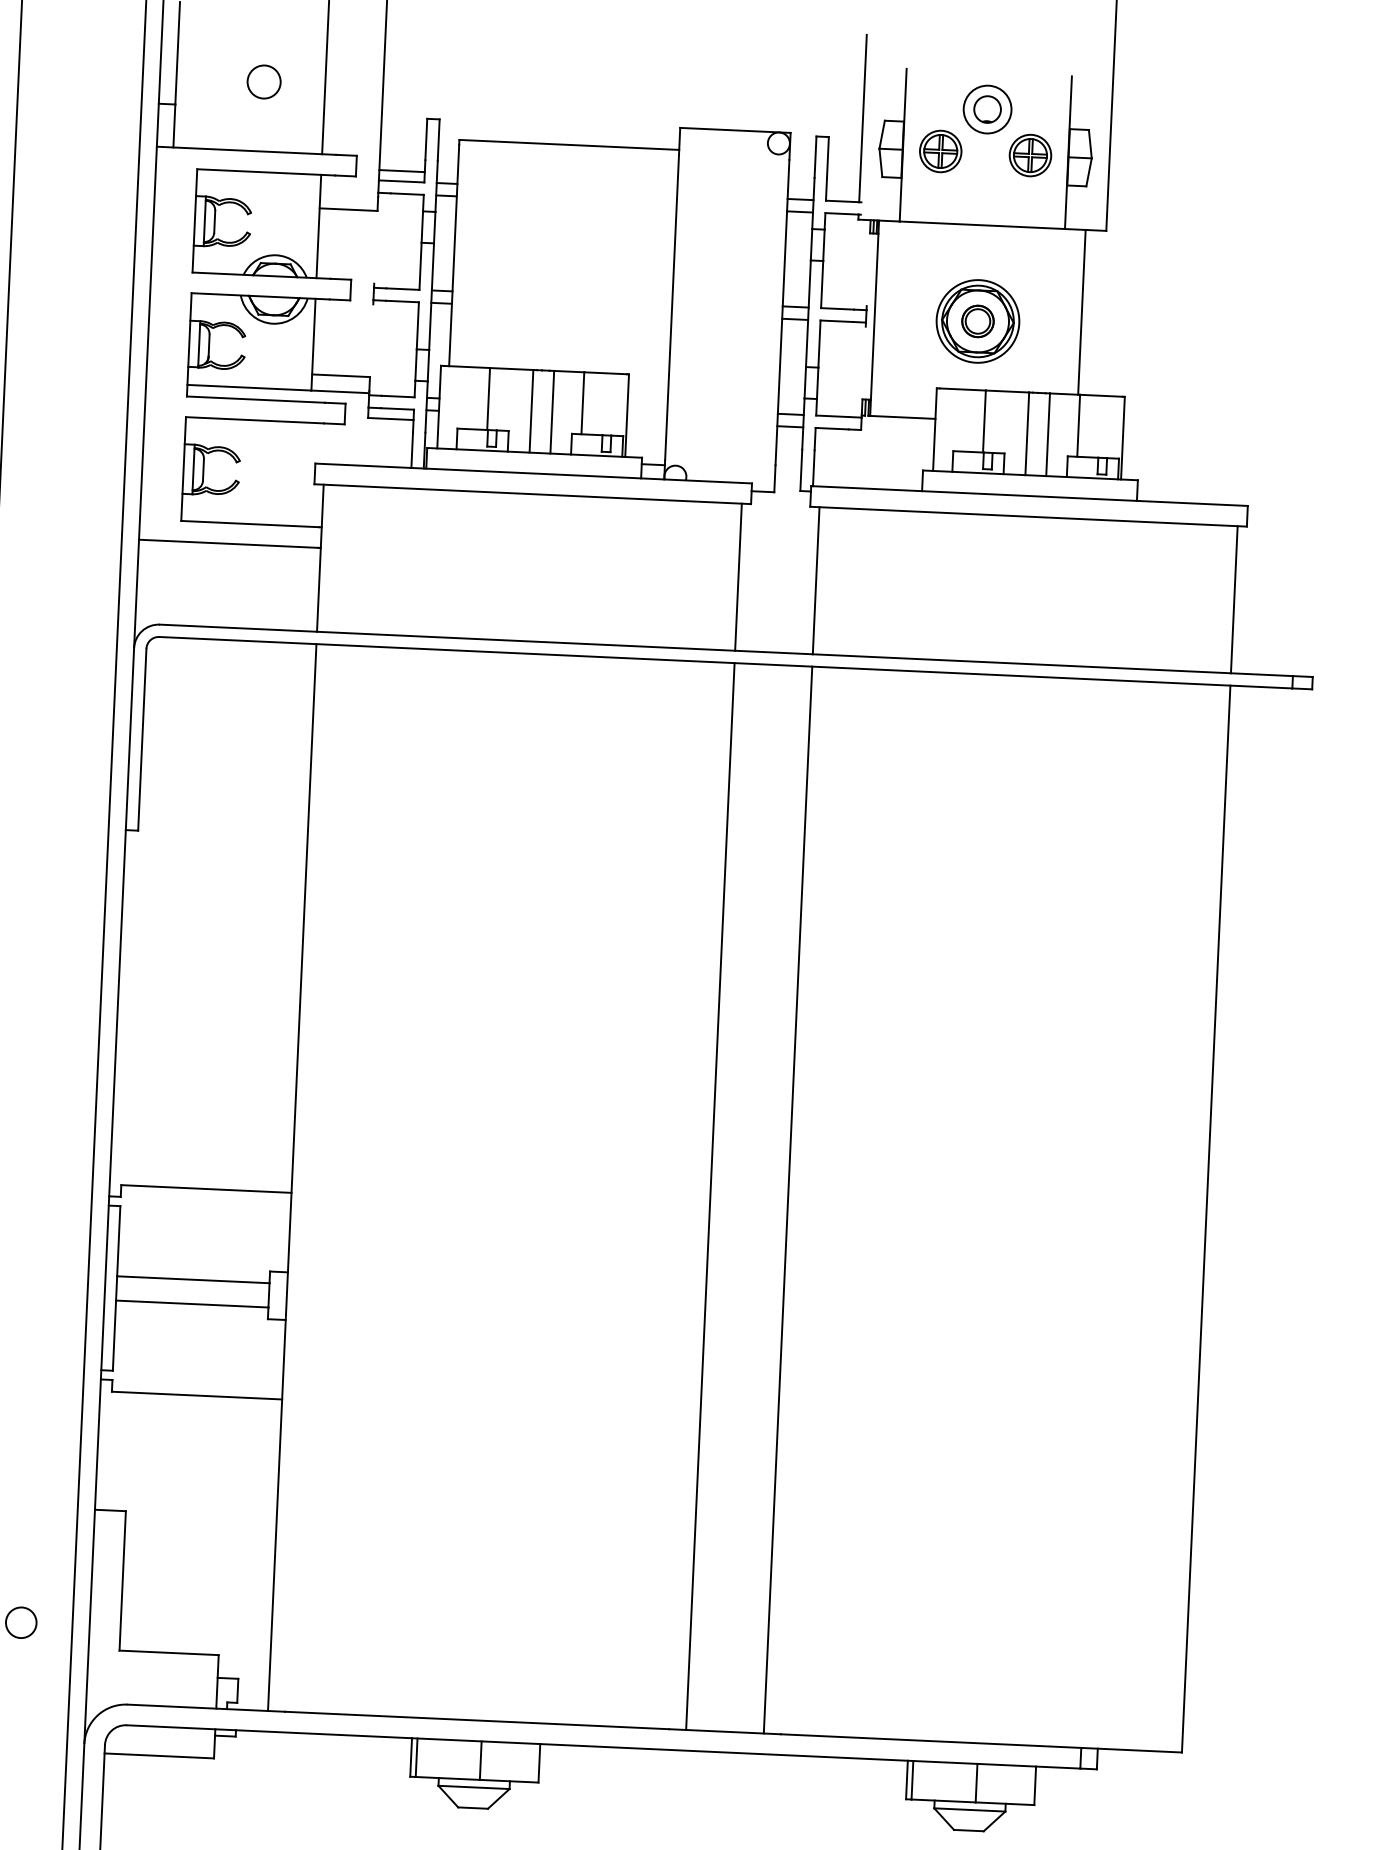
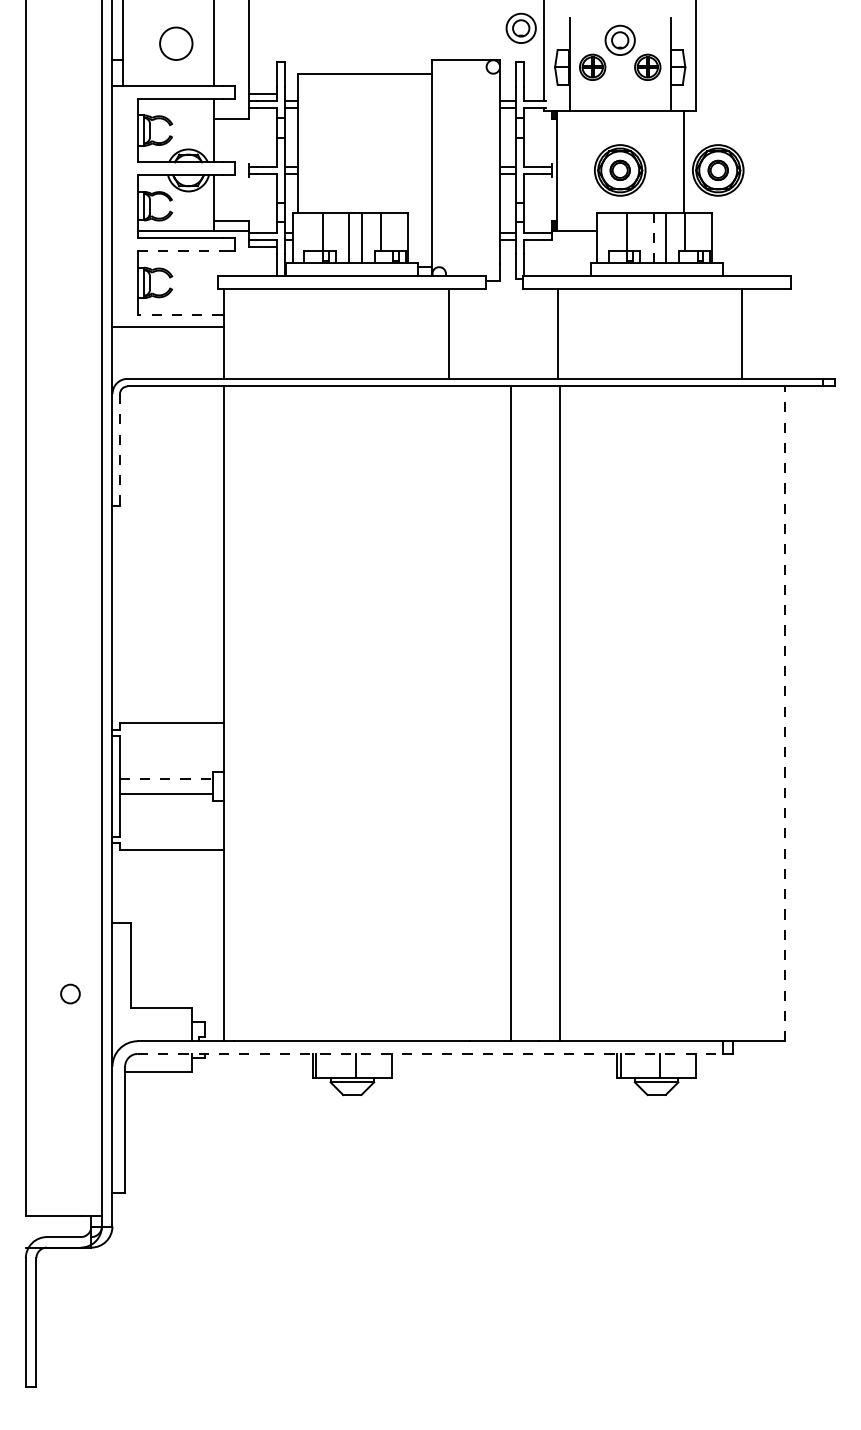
circle: (264, 81) -> (176, 43), size x1.6
part: (826, 81) -> (520, 27), added
part: (1138, 328) -> (718, 170), added
line: (255, 420) -> (180, 251), solid -> dashed
line: (1027, 434) -> (653, 238), solid -> dashed
line: (249, 523) -> (179, 314), solid -> dashed
line: (738, 576) -> (448, 333), moved
line: (816, 580) -> (558, 333), moved
line: (1233, 599) -> (741, 333), moved
line: (143, 739) -> (120, 449), solid -> dashed
line: (710, 1195) -> (510, 713), moved
line: (788, 1199) -> (560, 713), moved
line: (1205, 1218) -> (784, 713), solid -> dashed
line: (193, 1280) -> (166, 779), solid -> dashed
line: (603, 1746) -> (430, 1053), solid -> dashed

